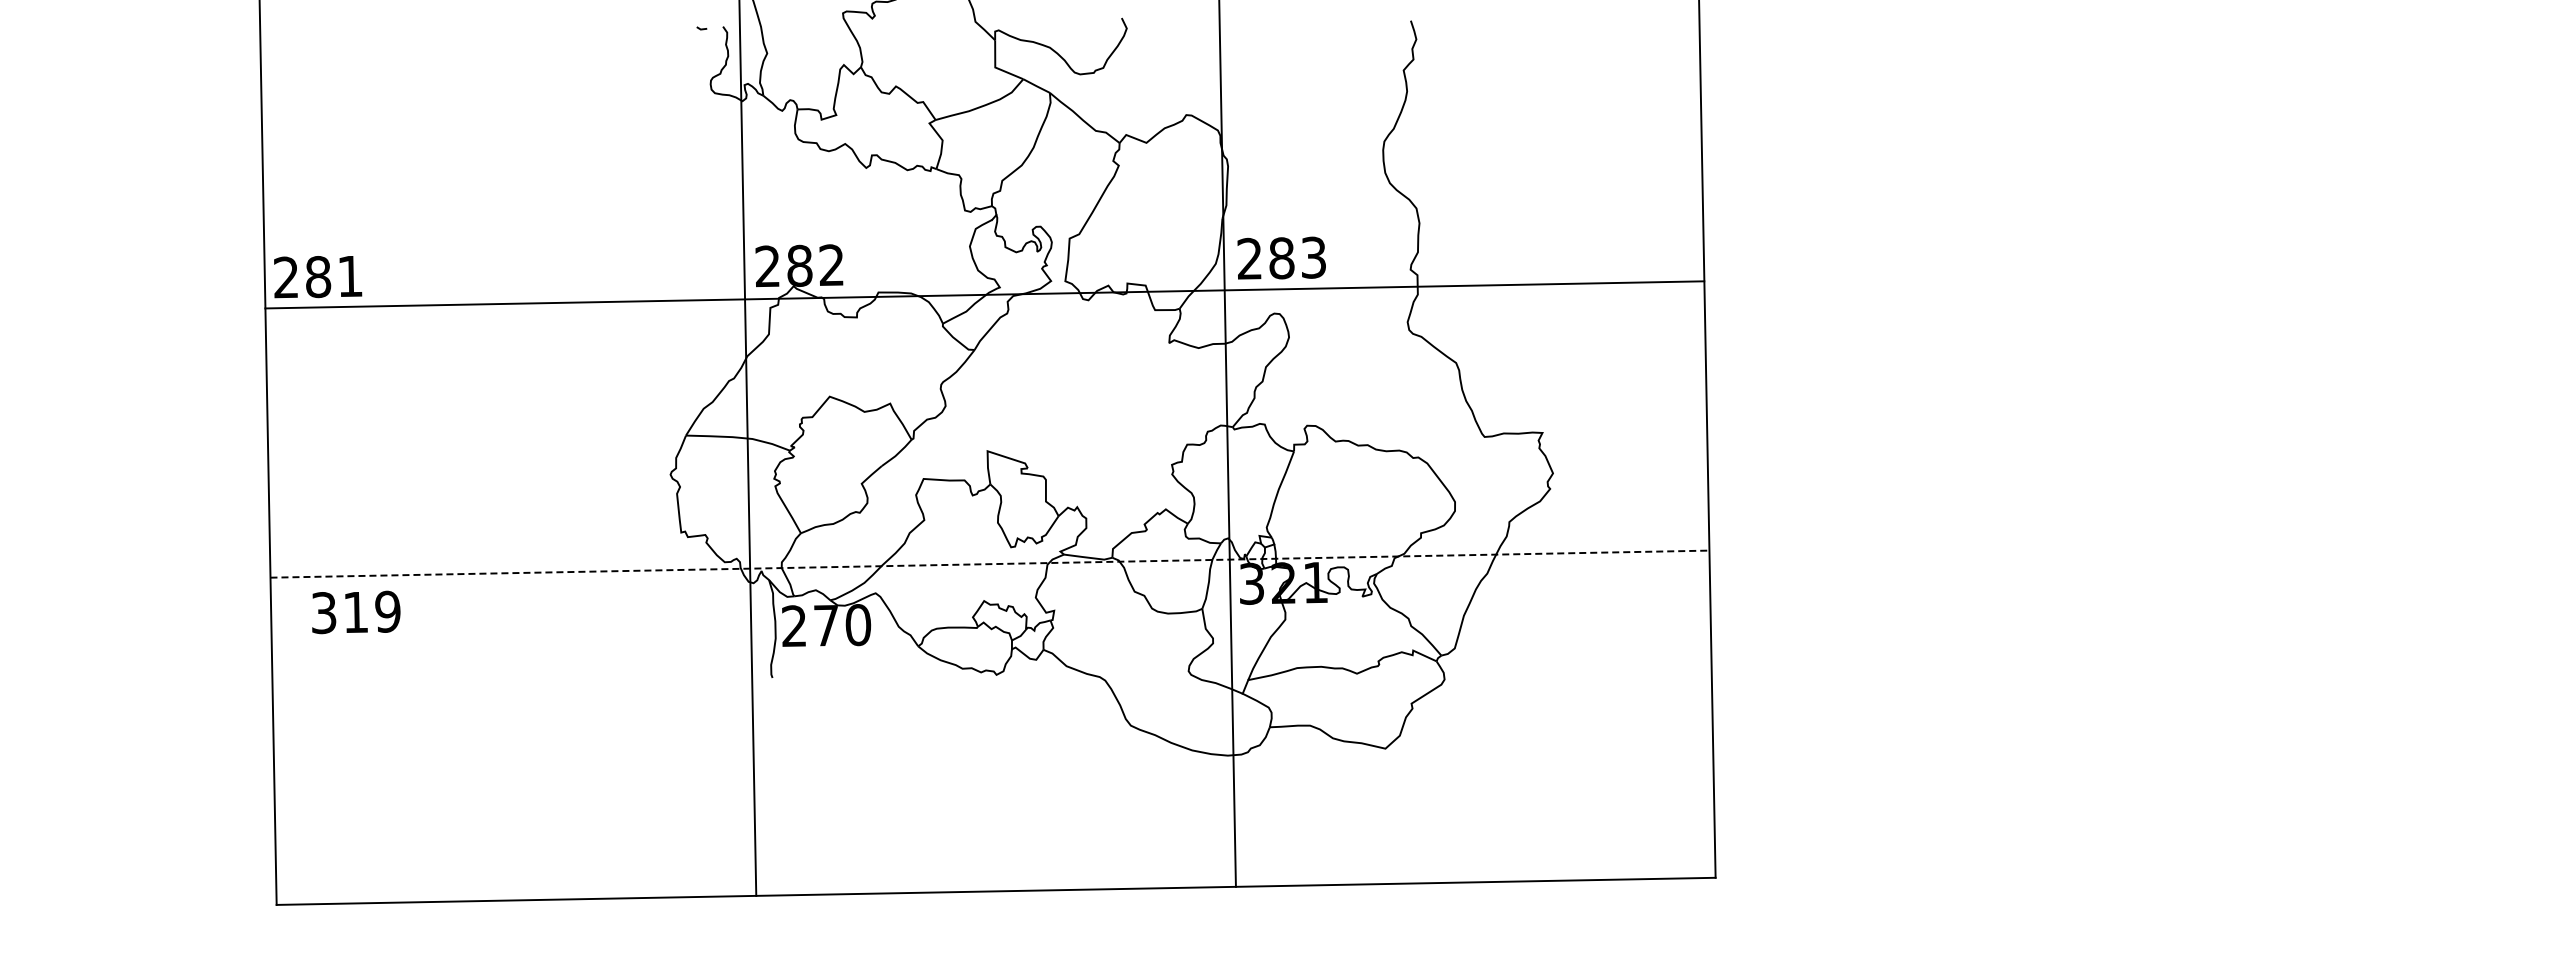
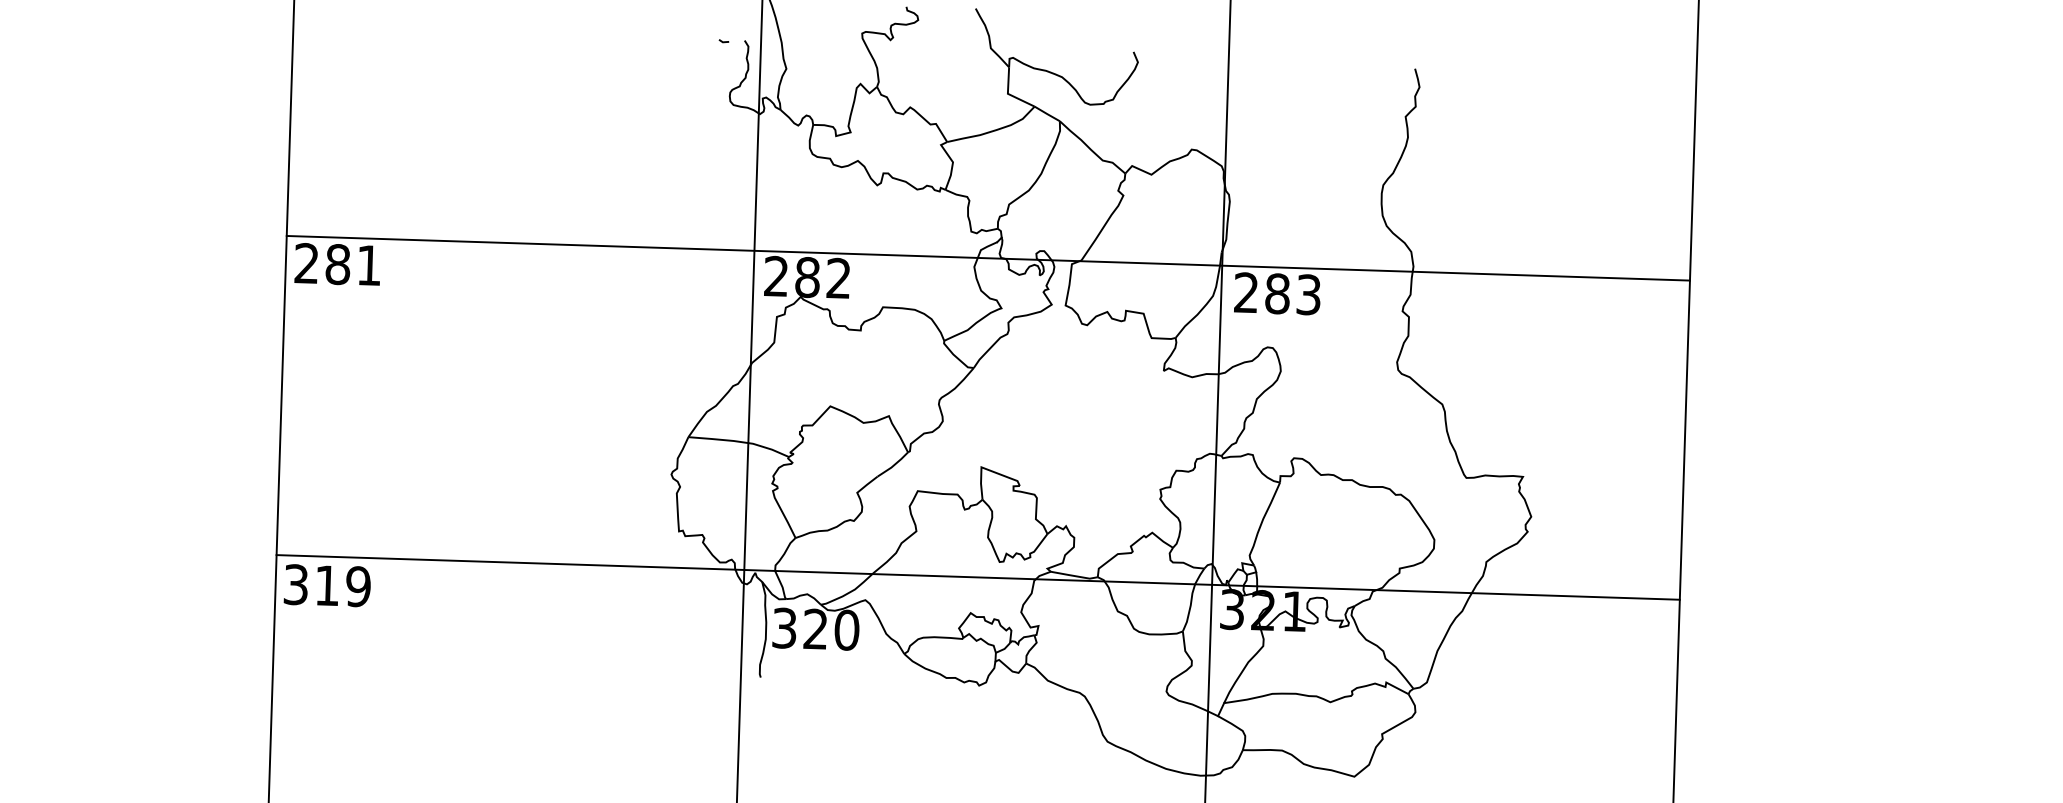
line: (984, 294) -> (988, 257), moved
line: (989, 564) -> (977, 577), dashed -> solid
text: (356, 612) -> (327, 585), moved
text: (809, 625) -> (799, 628), 270 -> 320

